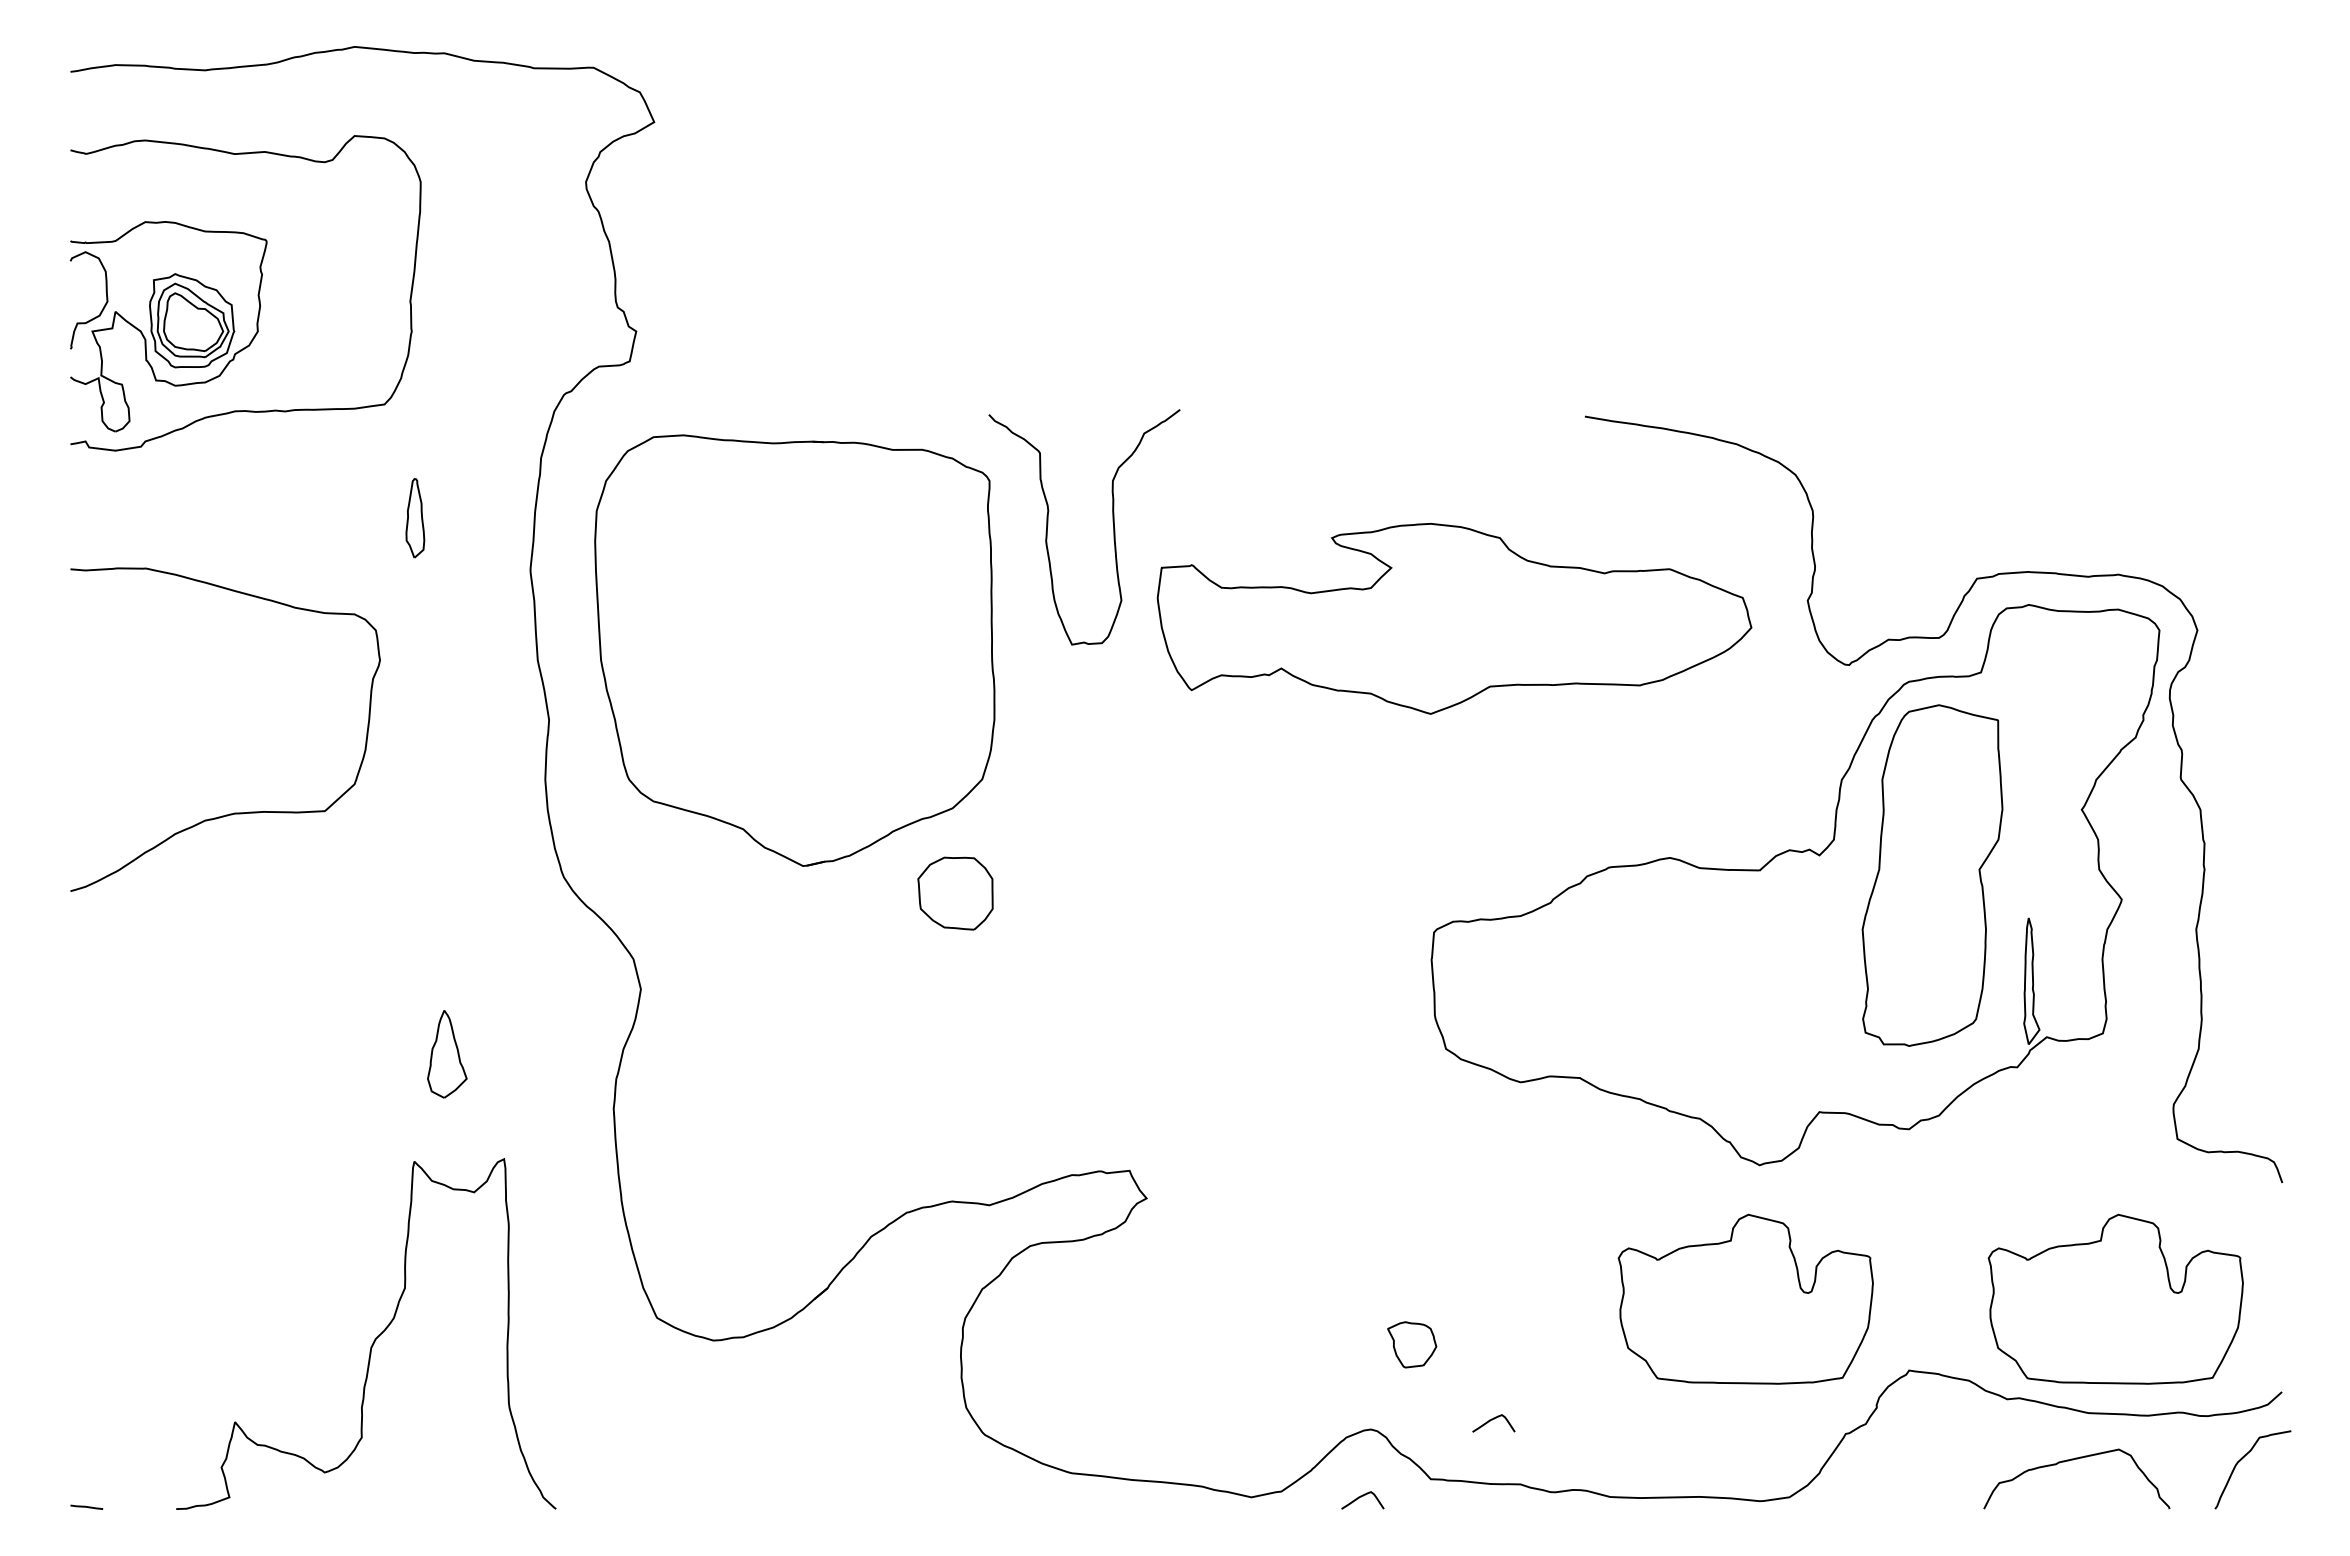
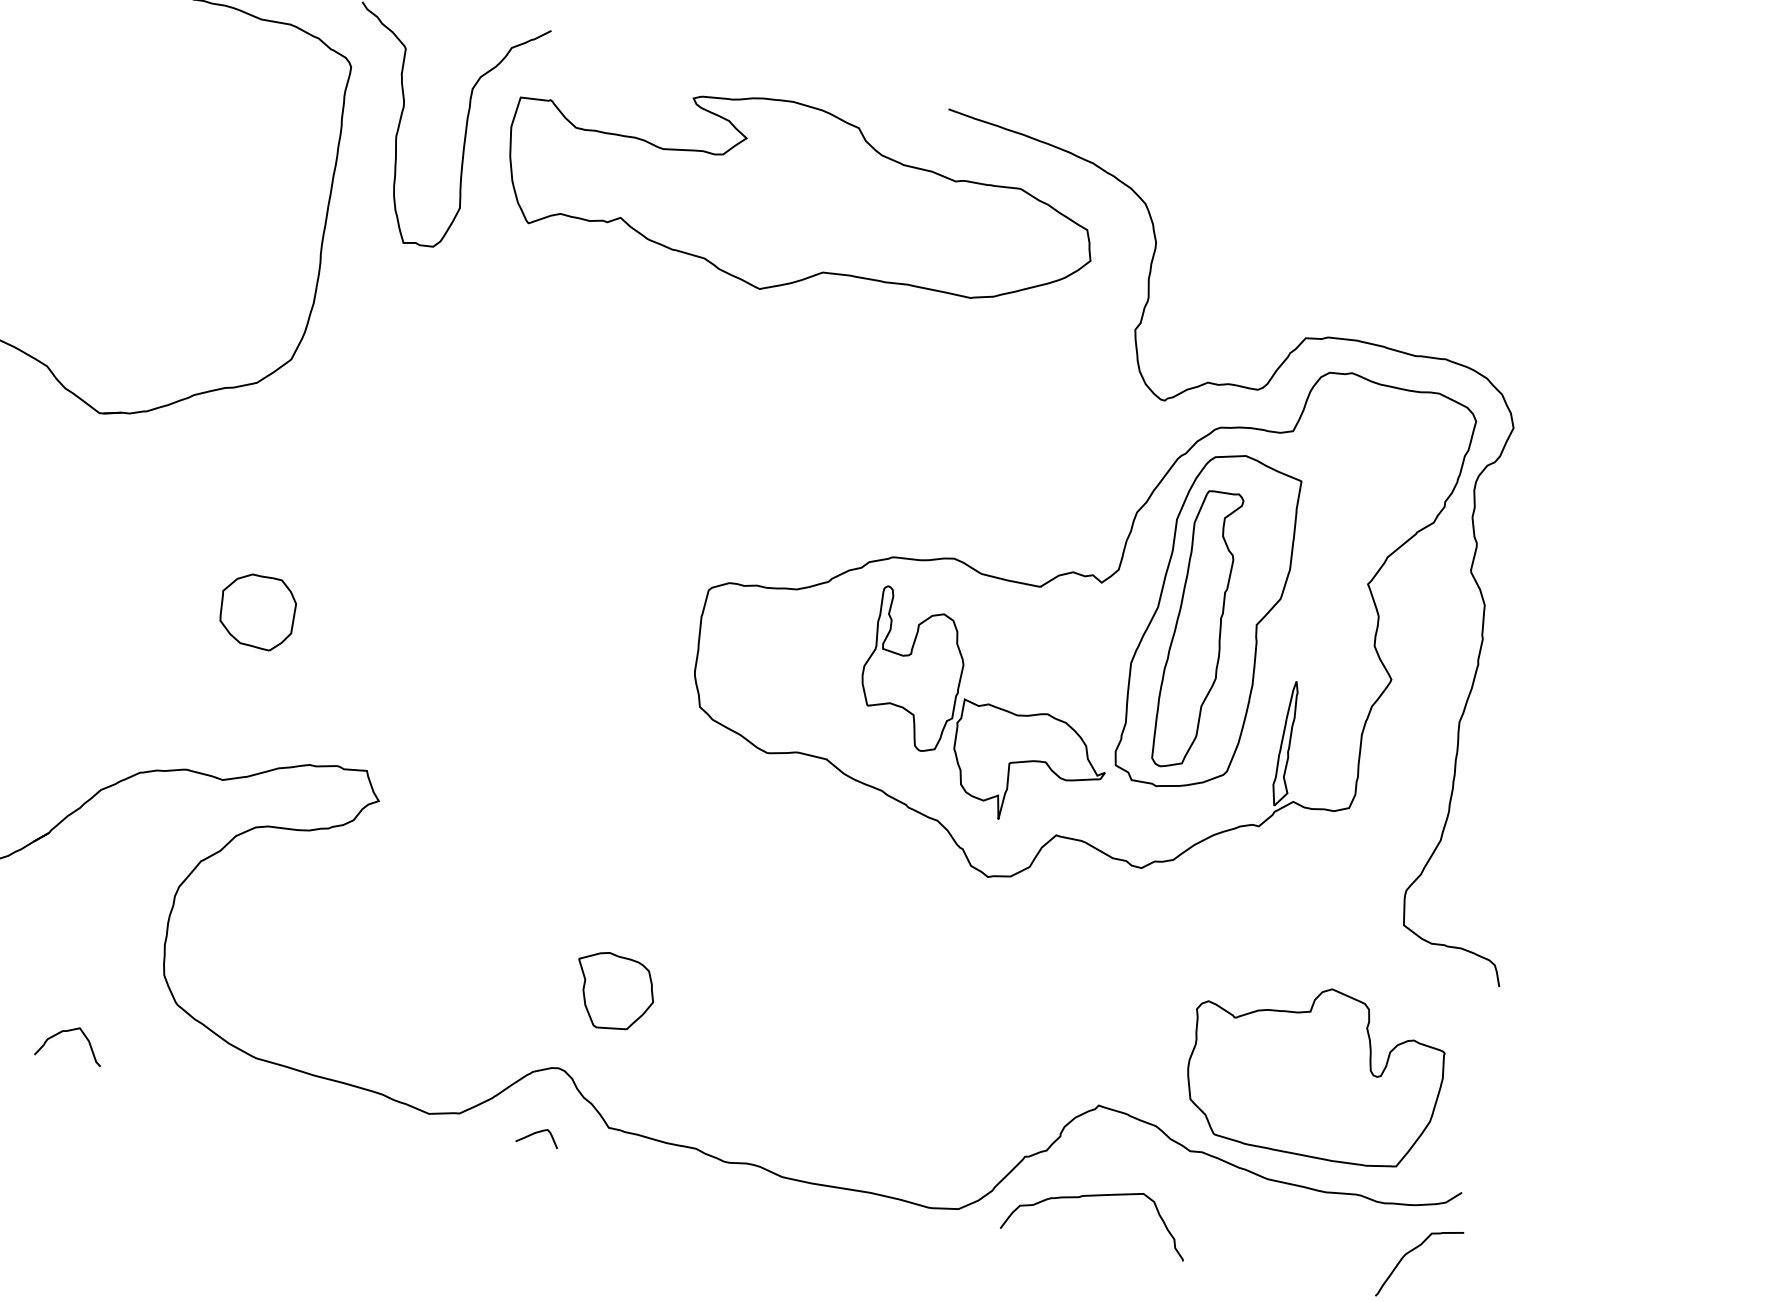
part: (1454, 618) -> (799, 199), moved
part: (1922, 884) -> (1197, 629), added
part: (955, 893) -> (257, 611), moved
part: (1728, 1000) -> (986, 709), added
part: (1745, 1298) -> (950, 1005), removed
part: (1412, 1344) -> (614, 991), size x1.67
curve: (1492, 1420) -> (679, 1080), removed
curve: (2073, 1460) -> (1096, 1196), moved
curve: (881, 1480) -> (67, 1031), added

